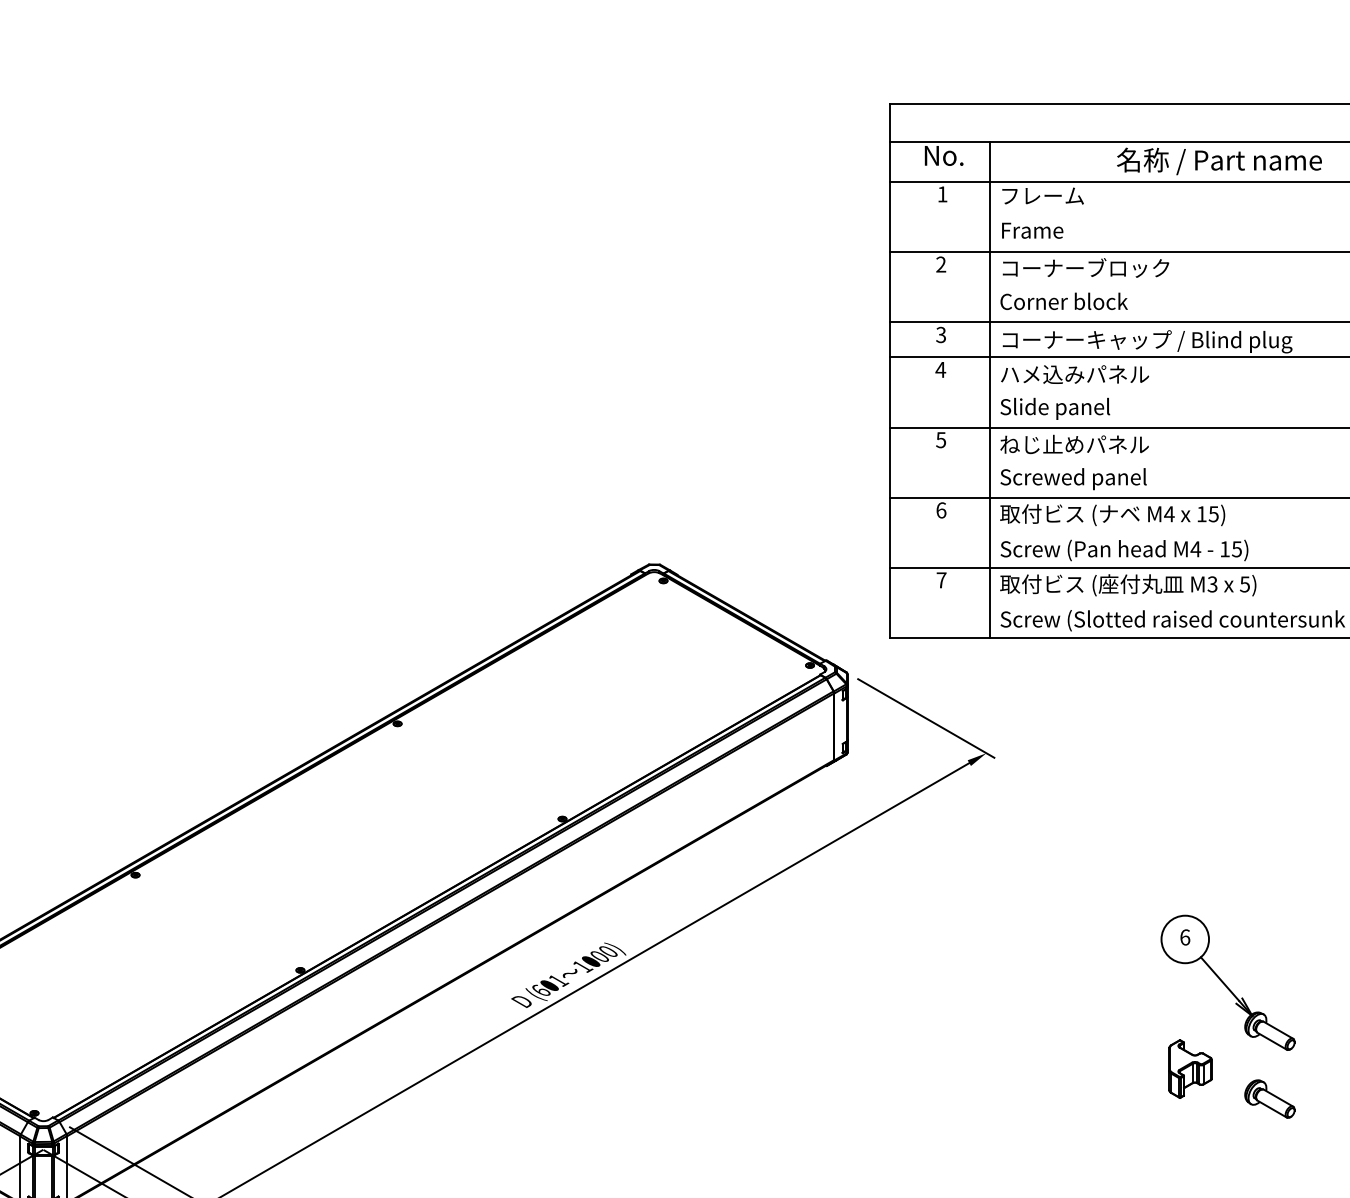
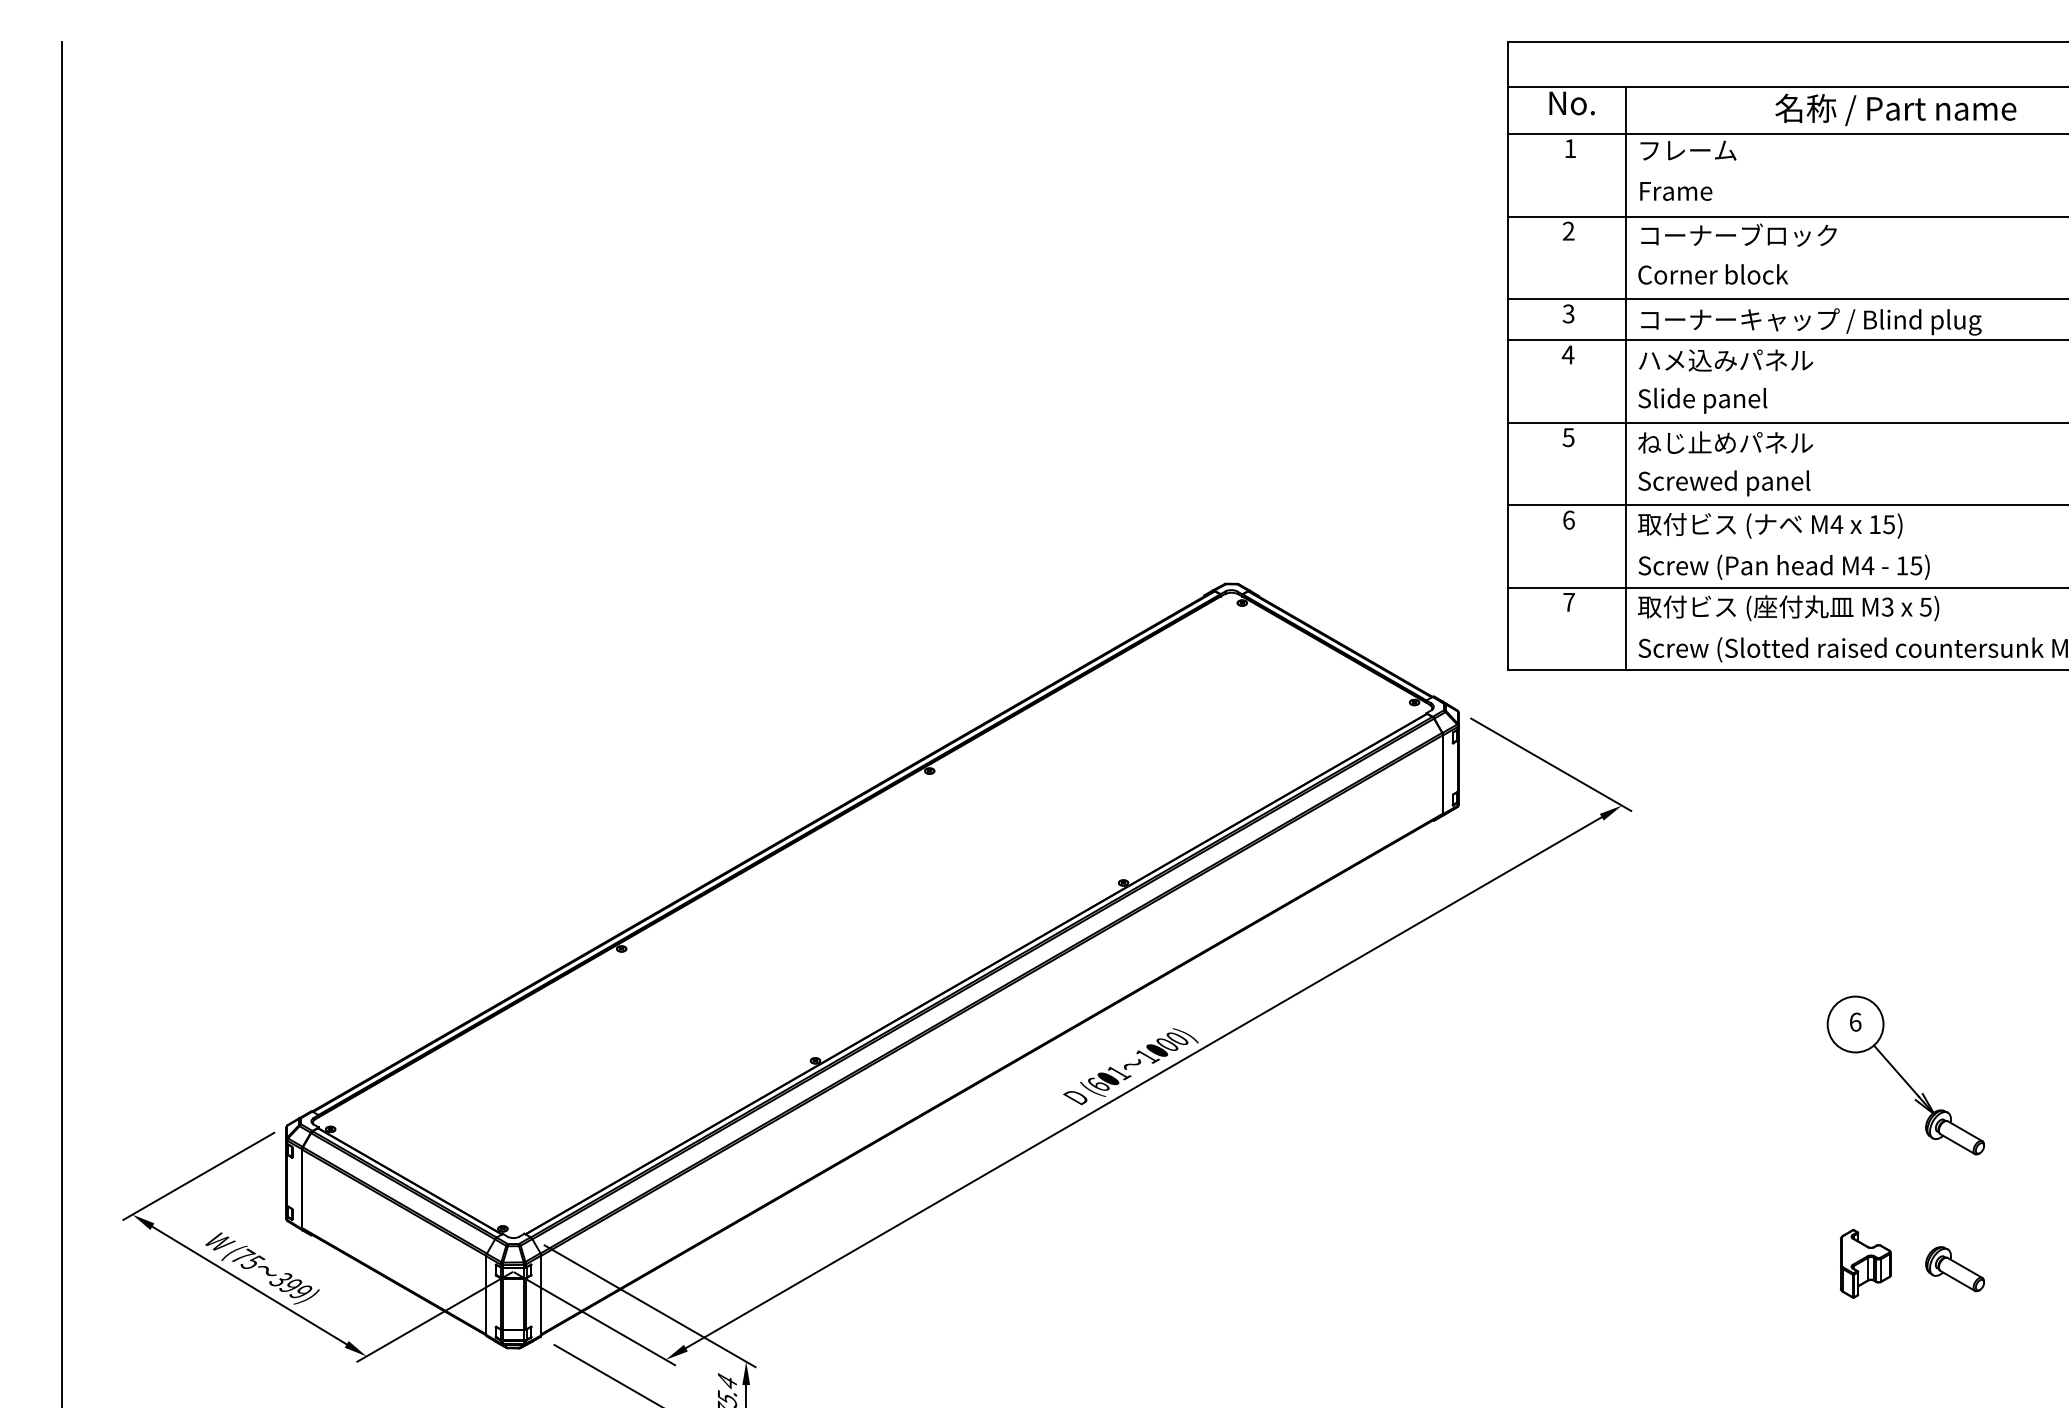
part: (1190, 1068) -> (1865, 1263), moved
part: (1269, 1099) -> (1954, 1269), moved

